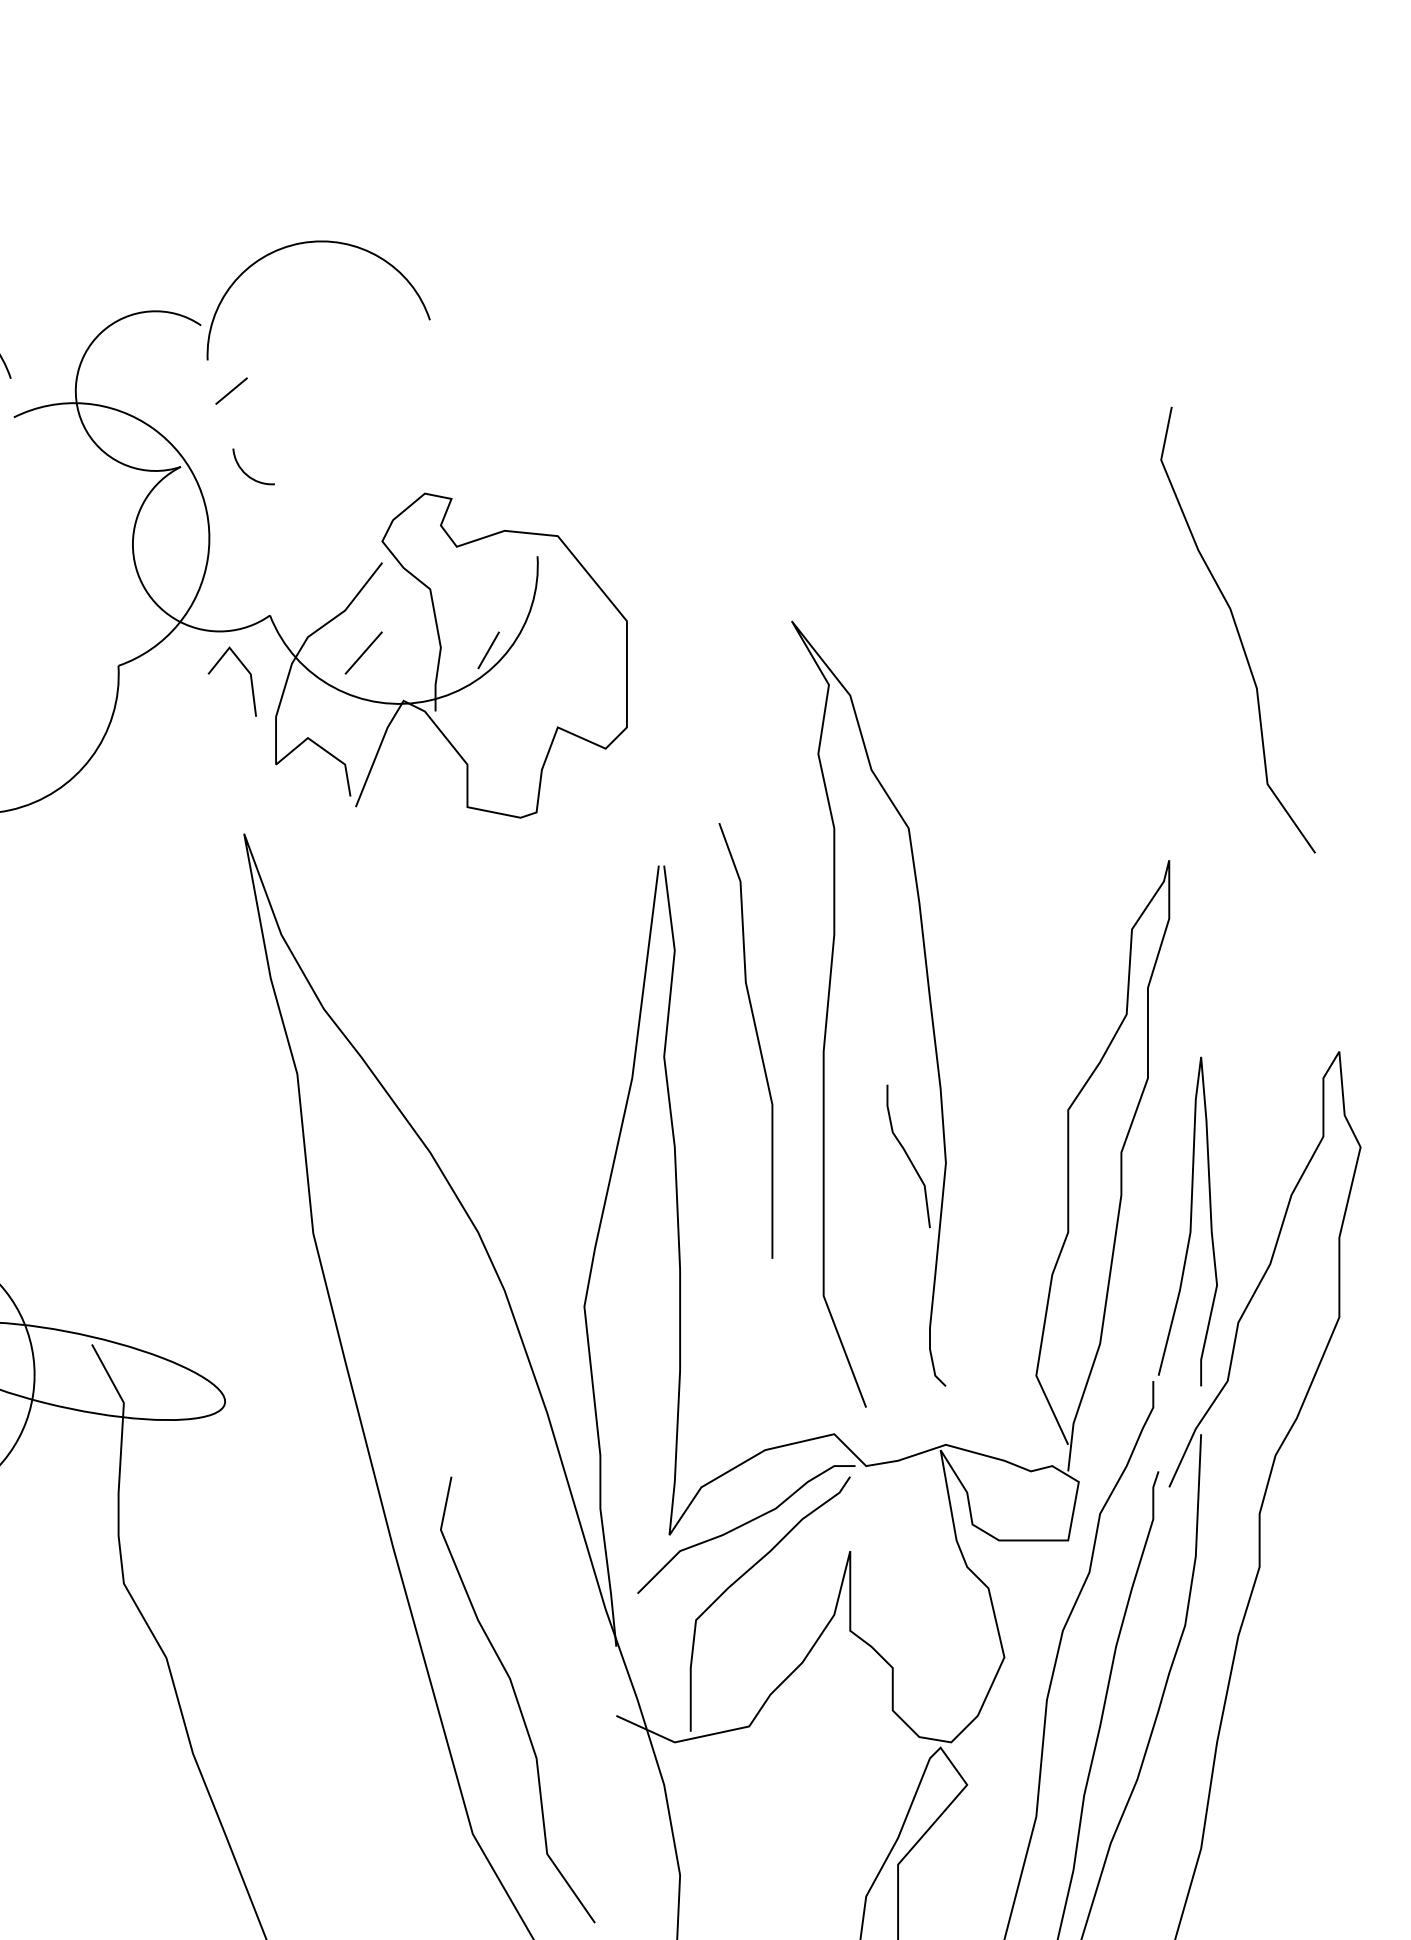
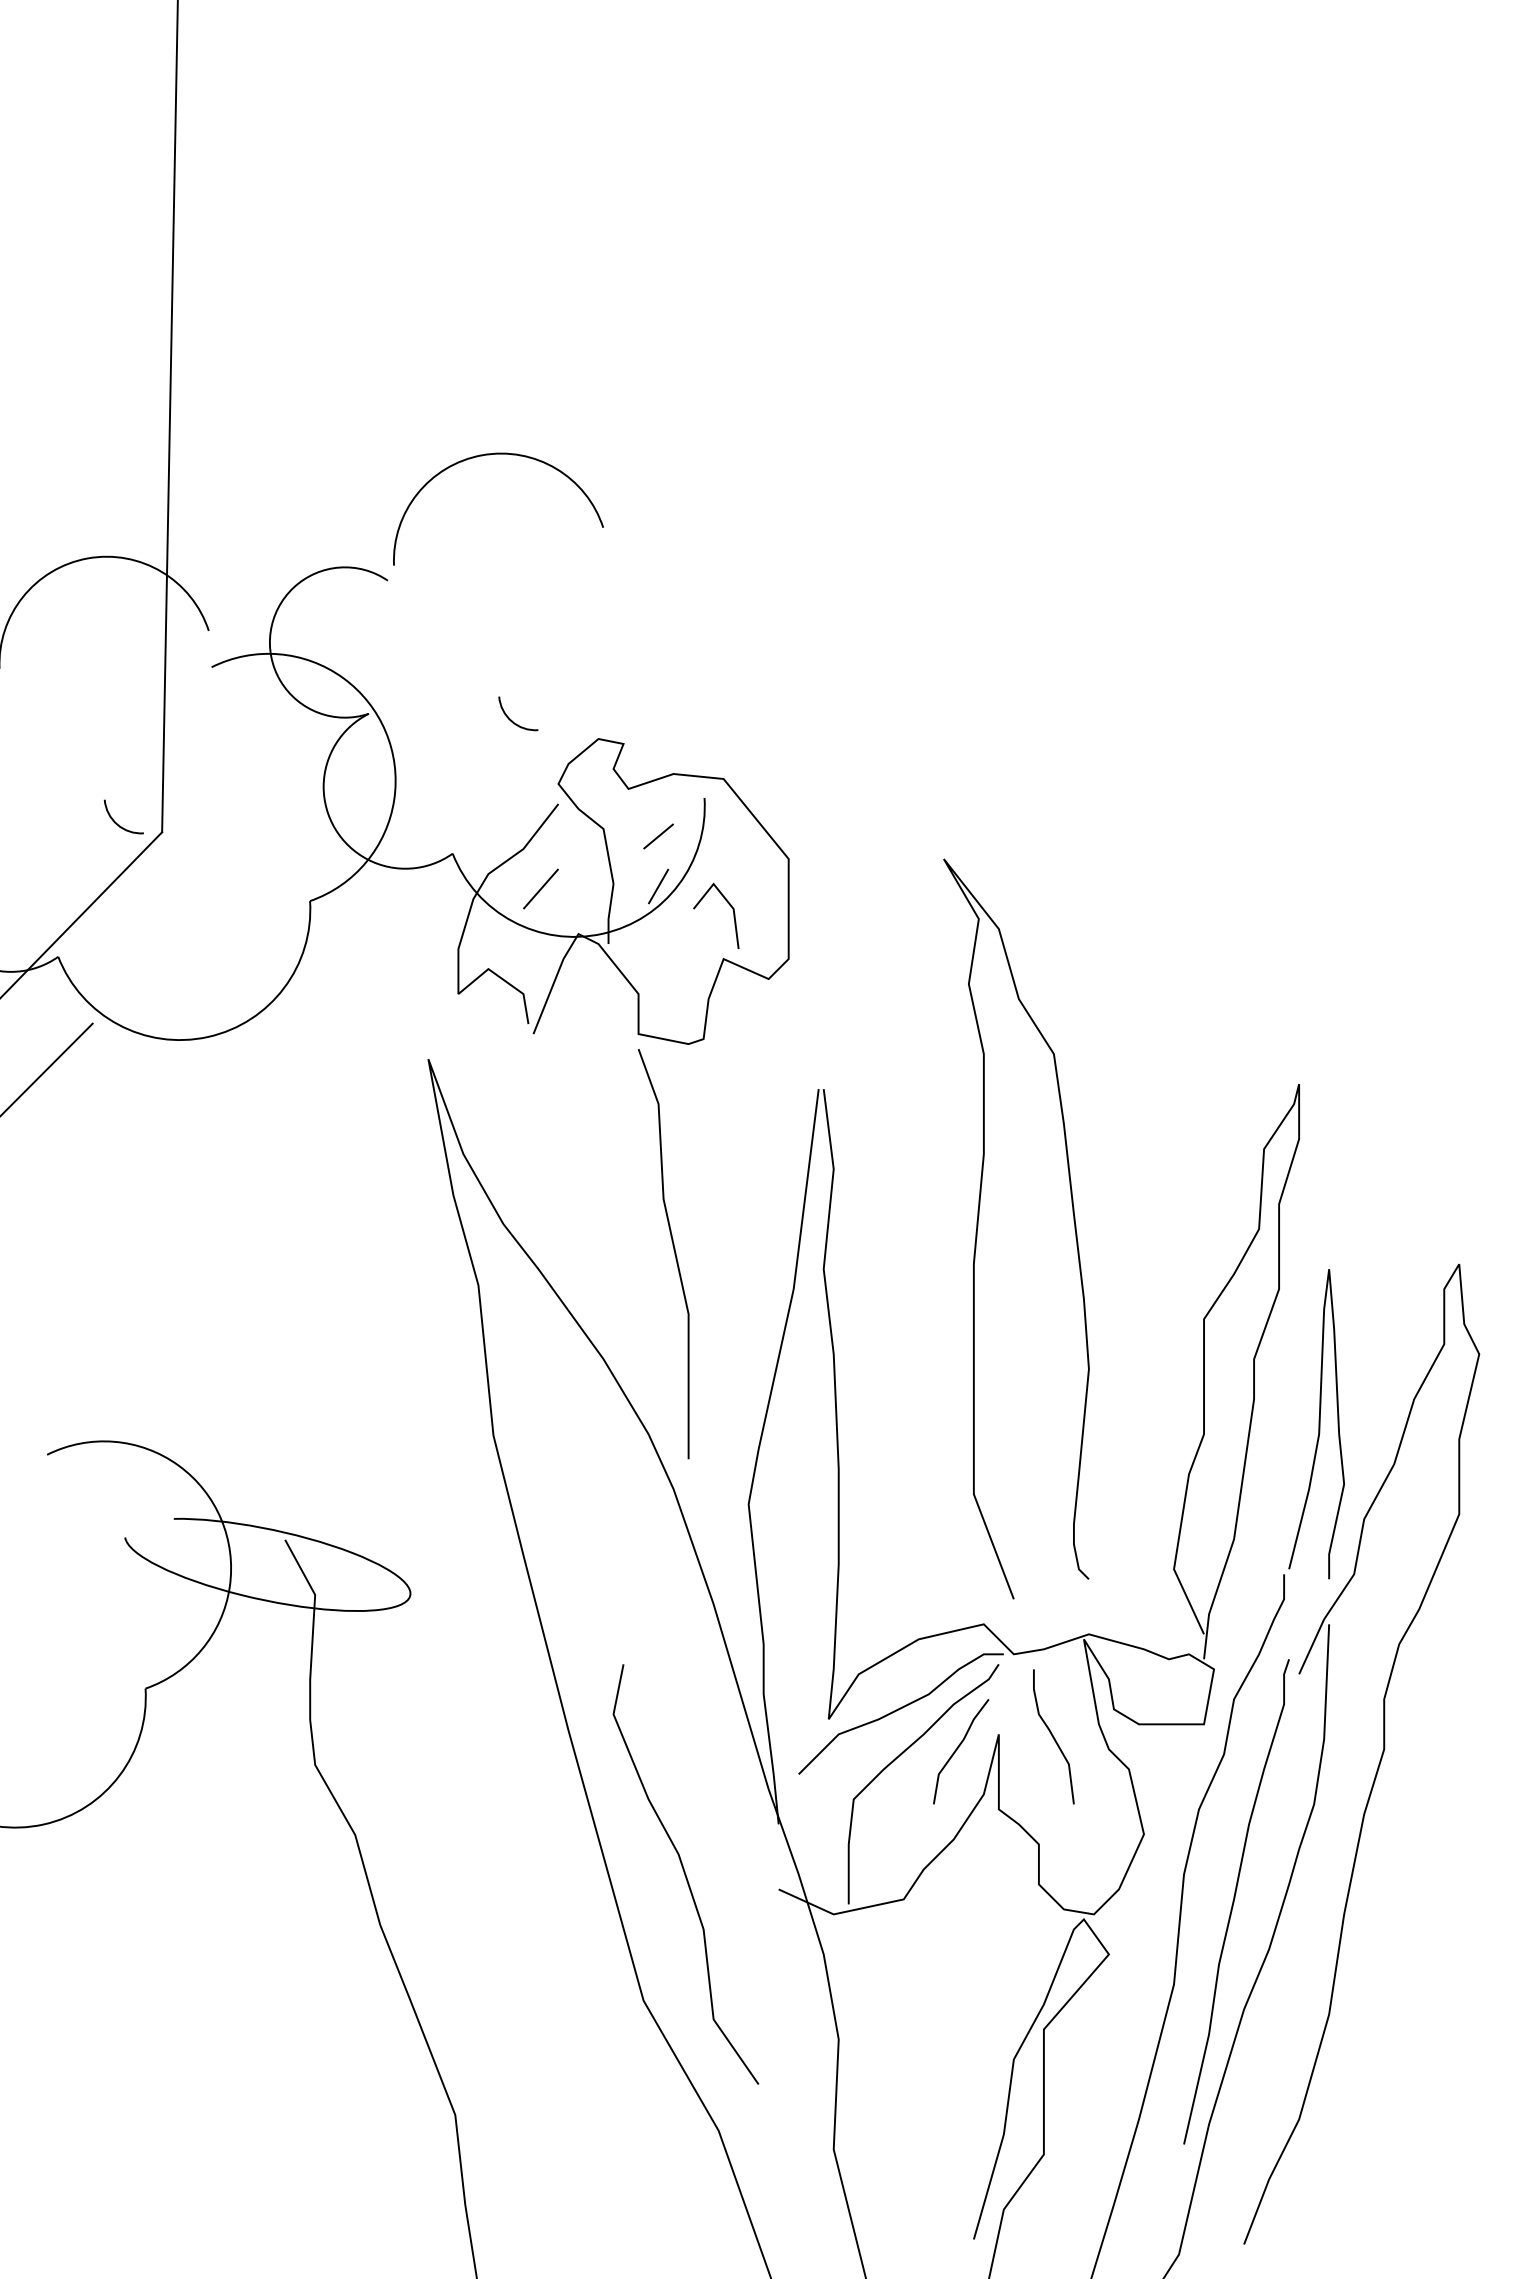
arc: (310, 243) -> (490, 455), moved
line: (231, 391) -> (658, 836), moved
arc: (246, 472) -> (511, 719), moved
curve: (1237, 630) -> (1363, 867), removed
line: (245, 669) -> (728, 904), moved
line: (756, 1037) -> (673, 1250), moved
curve: (908, 1156) -> (1053, 1736), moved
line: (806, 1568) -> (957, 1750), added

